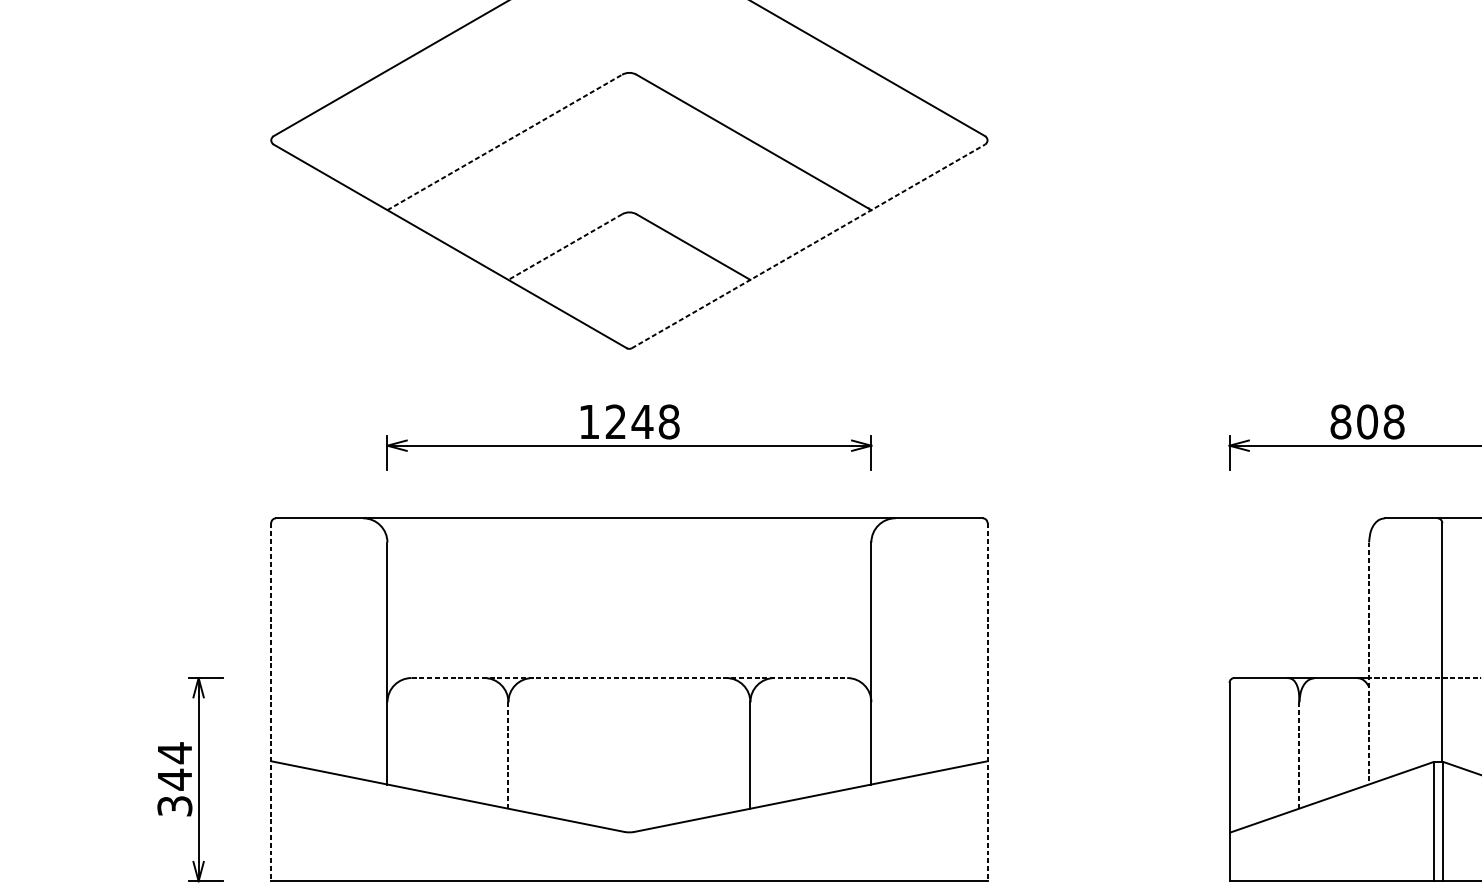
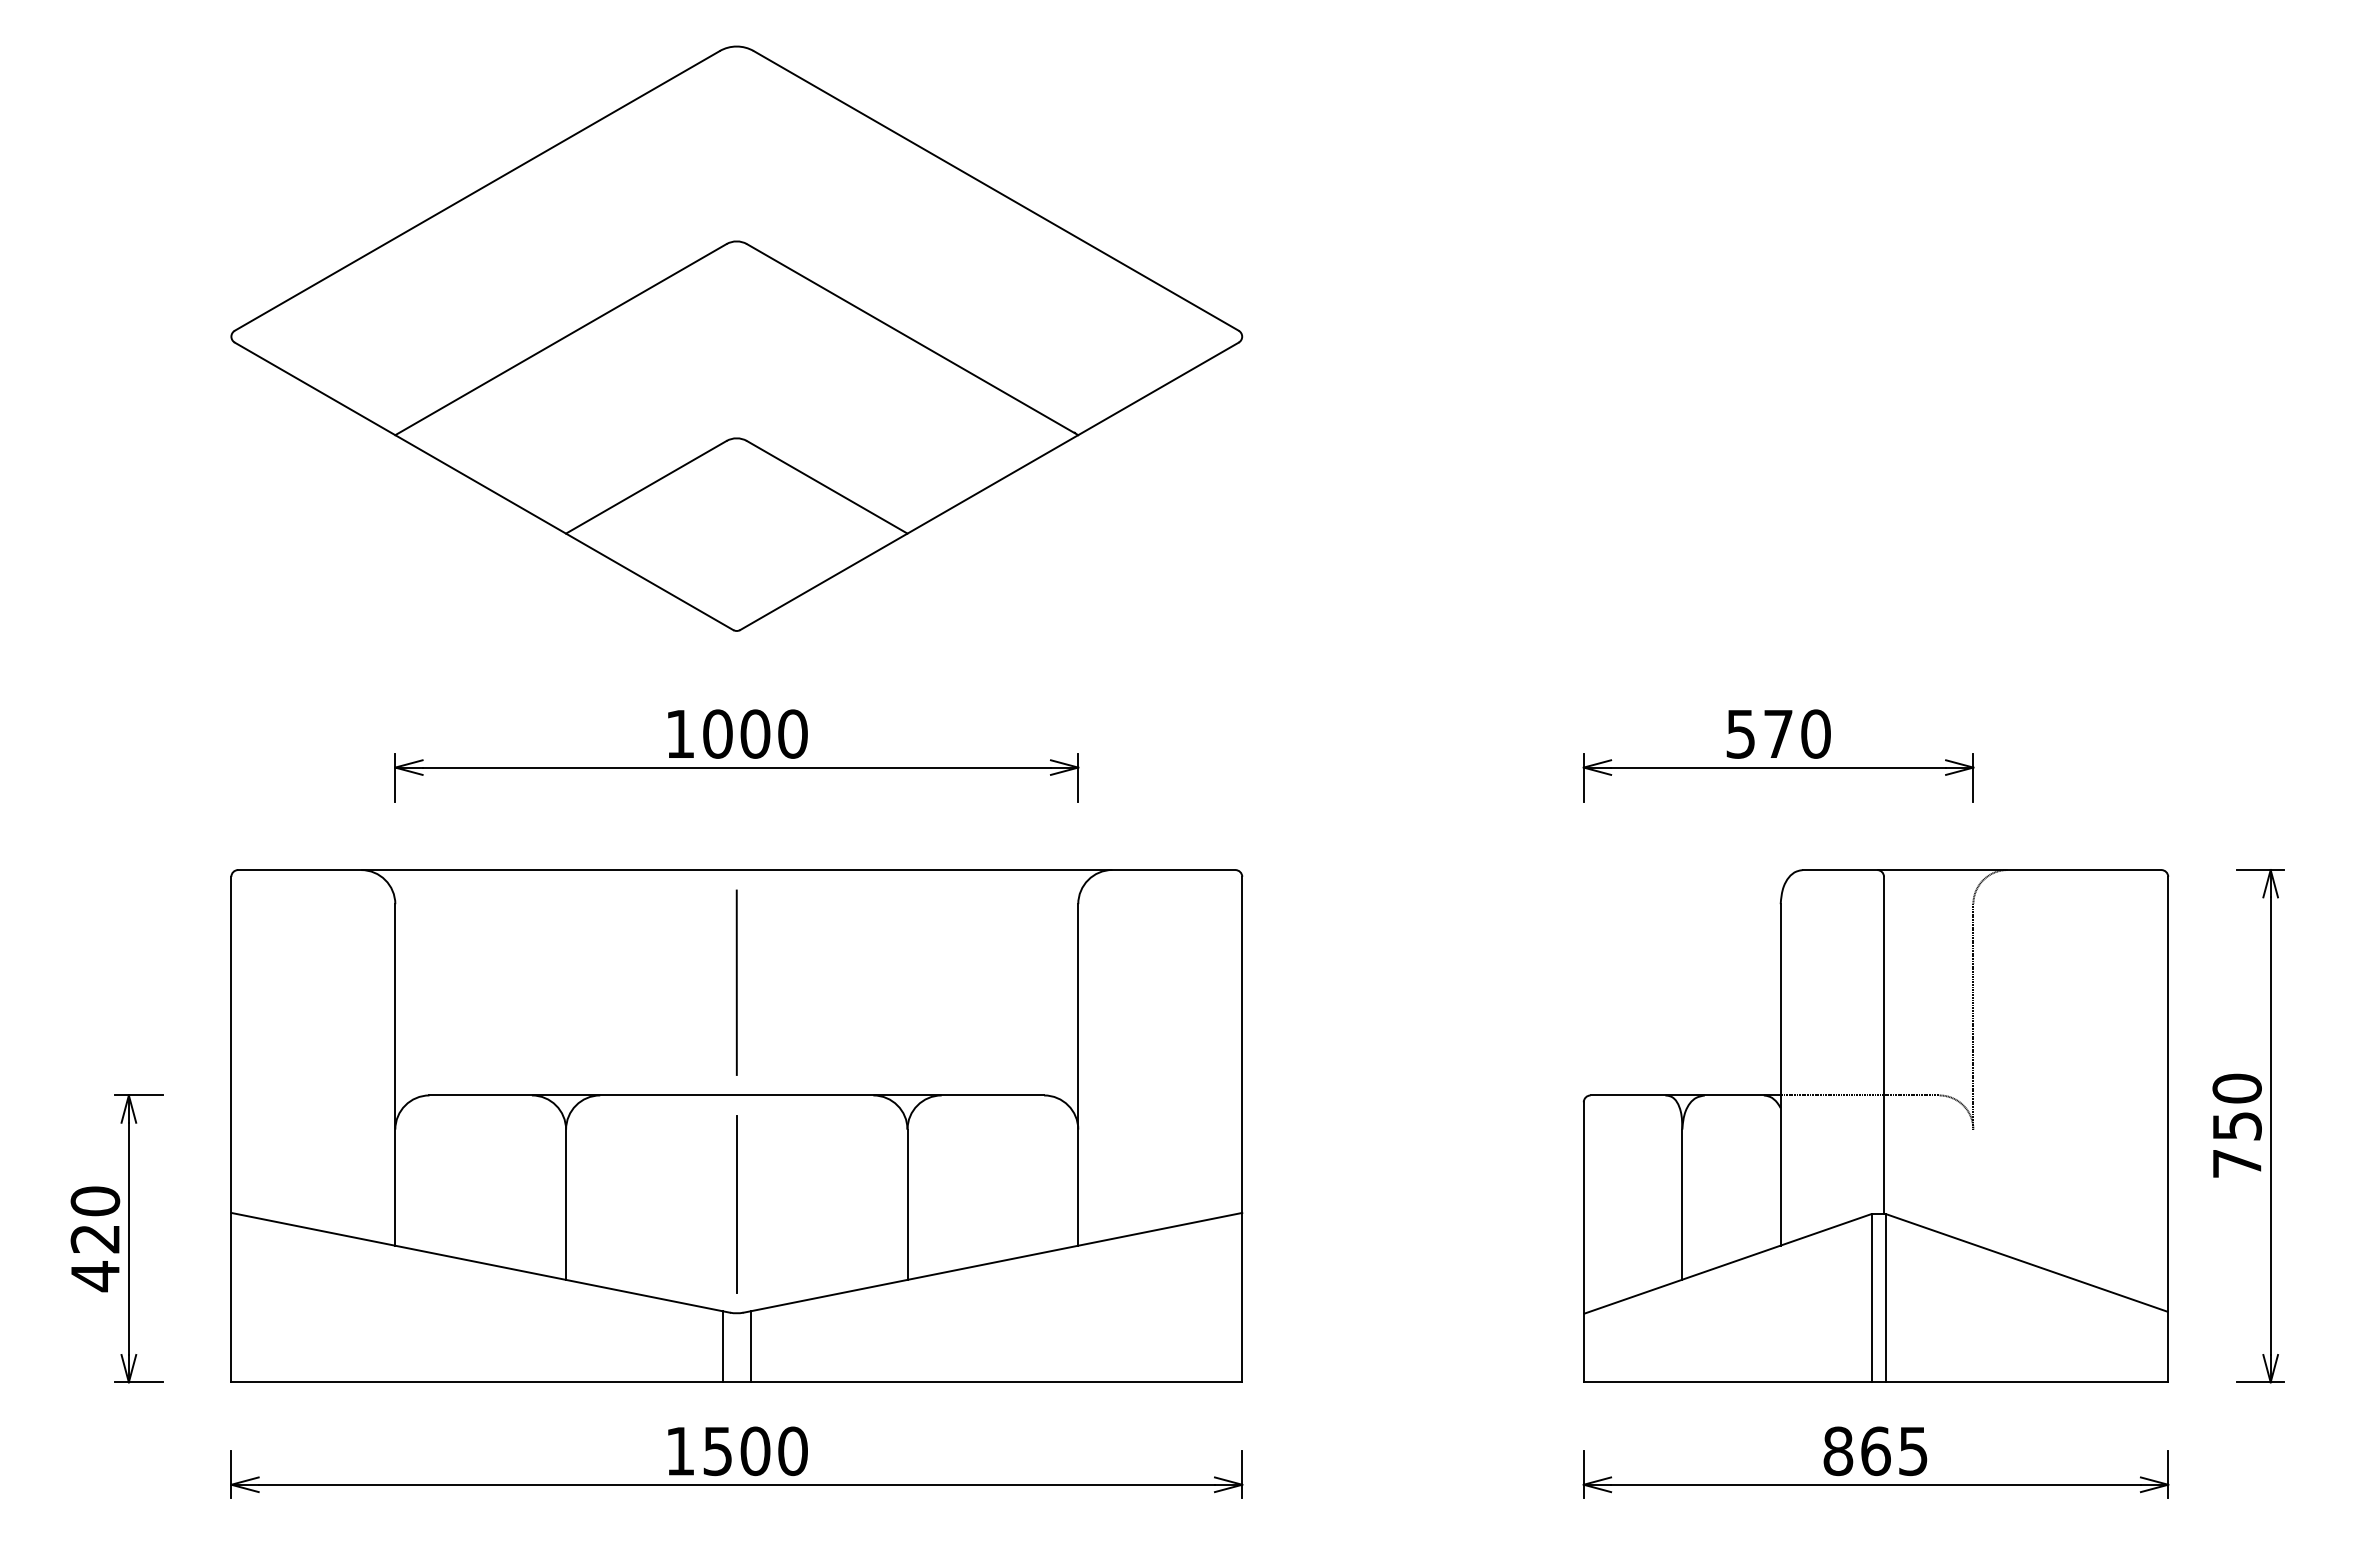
line: (505, 142) -> (561, 339), dashed -> solid
line: (808, 246) -> (989, 486), dashed -> solid
line: (565, 247) -> (646, 487), dashed -> solid
text: (642, 421) -> (755, 733), 1248 -> 1000
text: (1367, 421) -> (1778, 733), 808 -> 570
line: (629, 597) -> (736, 982), added
line: (1368, 663) -> (1780, 1074), dashed -> solid
line: (629, 678) -> (737, 1095), dashed -> solid
line: (271, 702) -> (231, 1129), dashed -> solid
line: (987, 702) -> (1242, 1129), dashed -> solid
line: (629, 754) -> (736, 1203), added
line: (508, 756) -> (566, 1205), dashed -> solid
line: (1299, 756) -> (1682, 1205), dashed -> solid
text: (174, 779) -> (95, 1238), 344 -> 420
line: (619, 855) -> (723, 1346), added
line: (639, 855) -> (750, 1346), added

